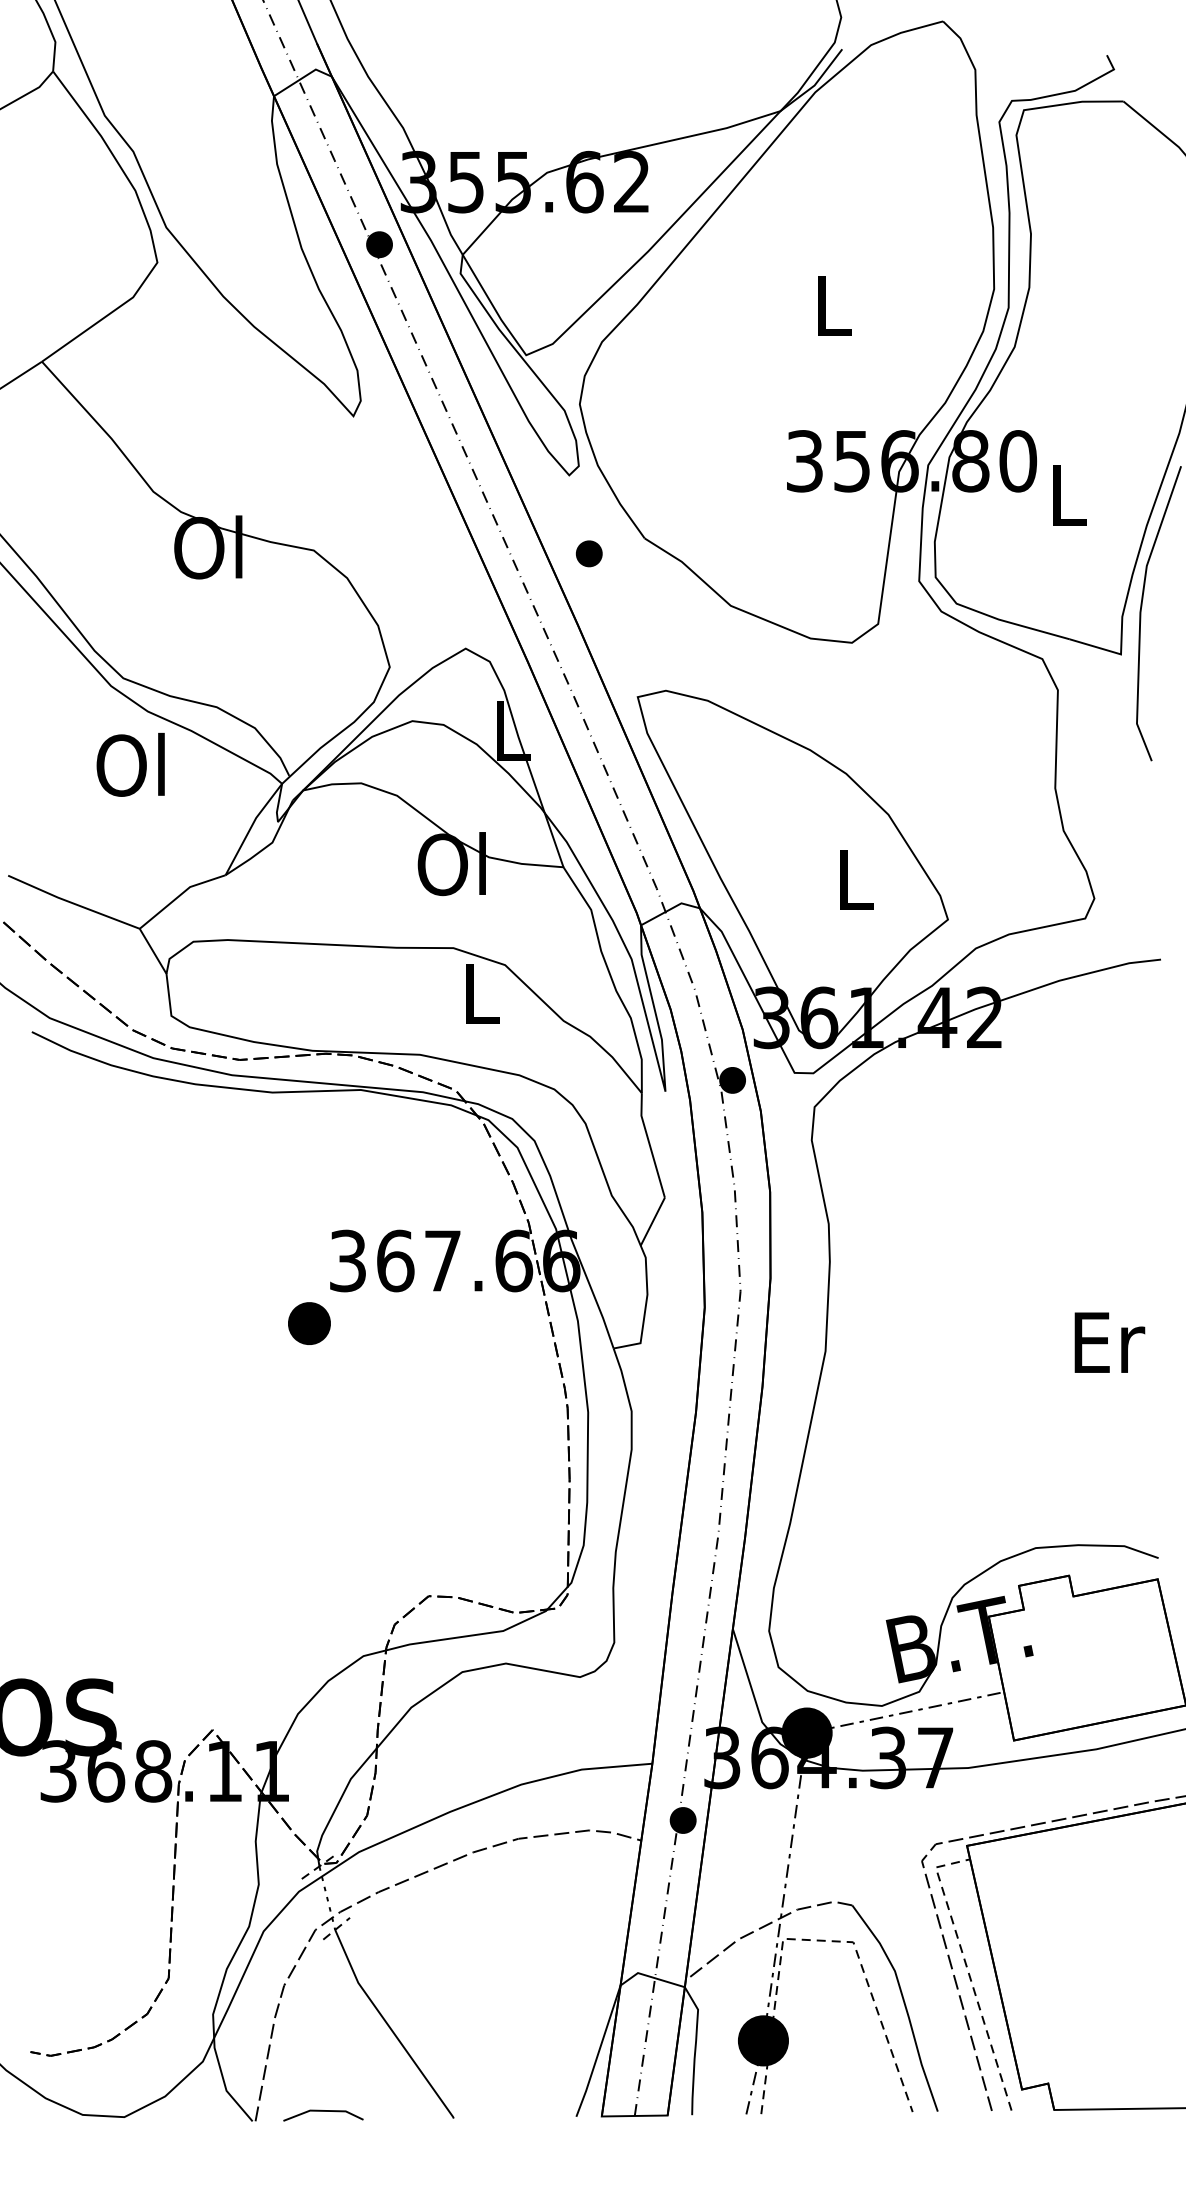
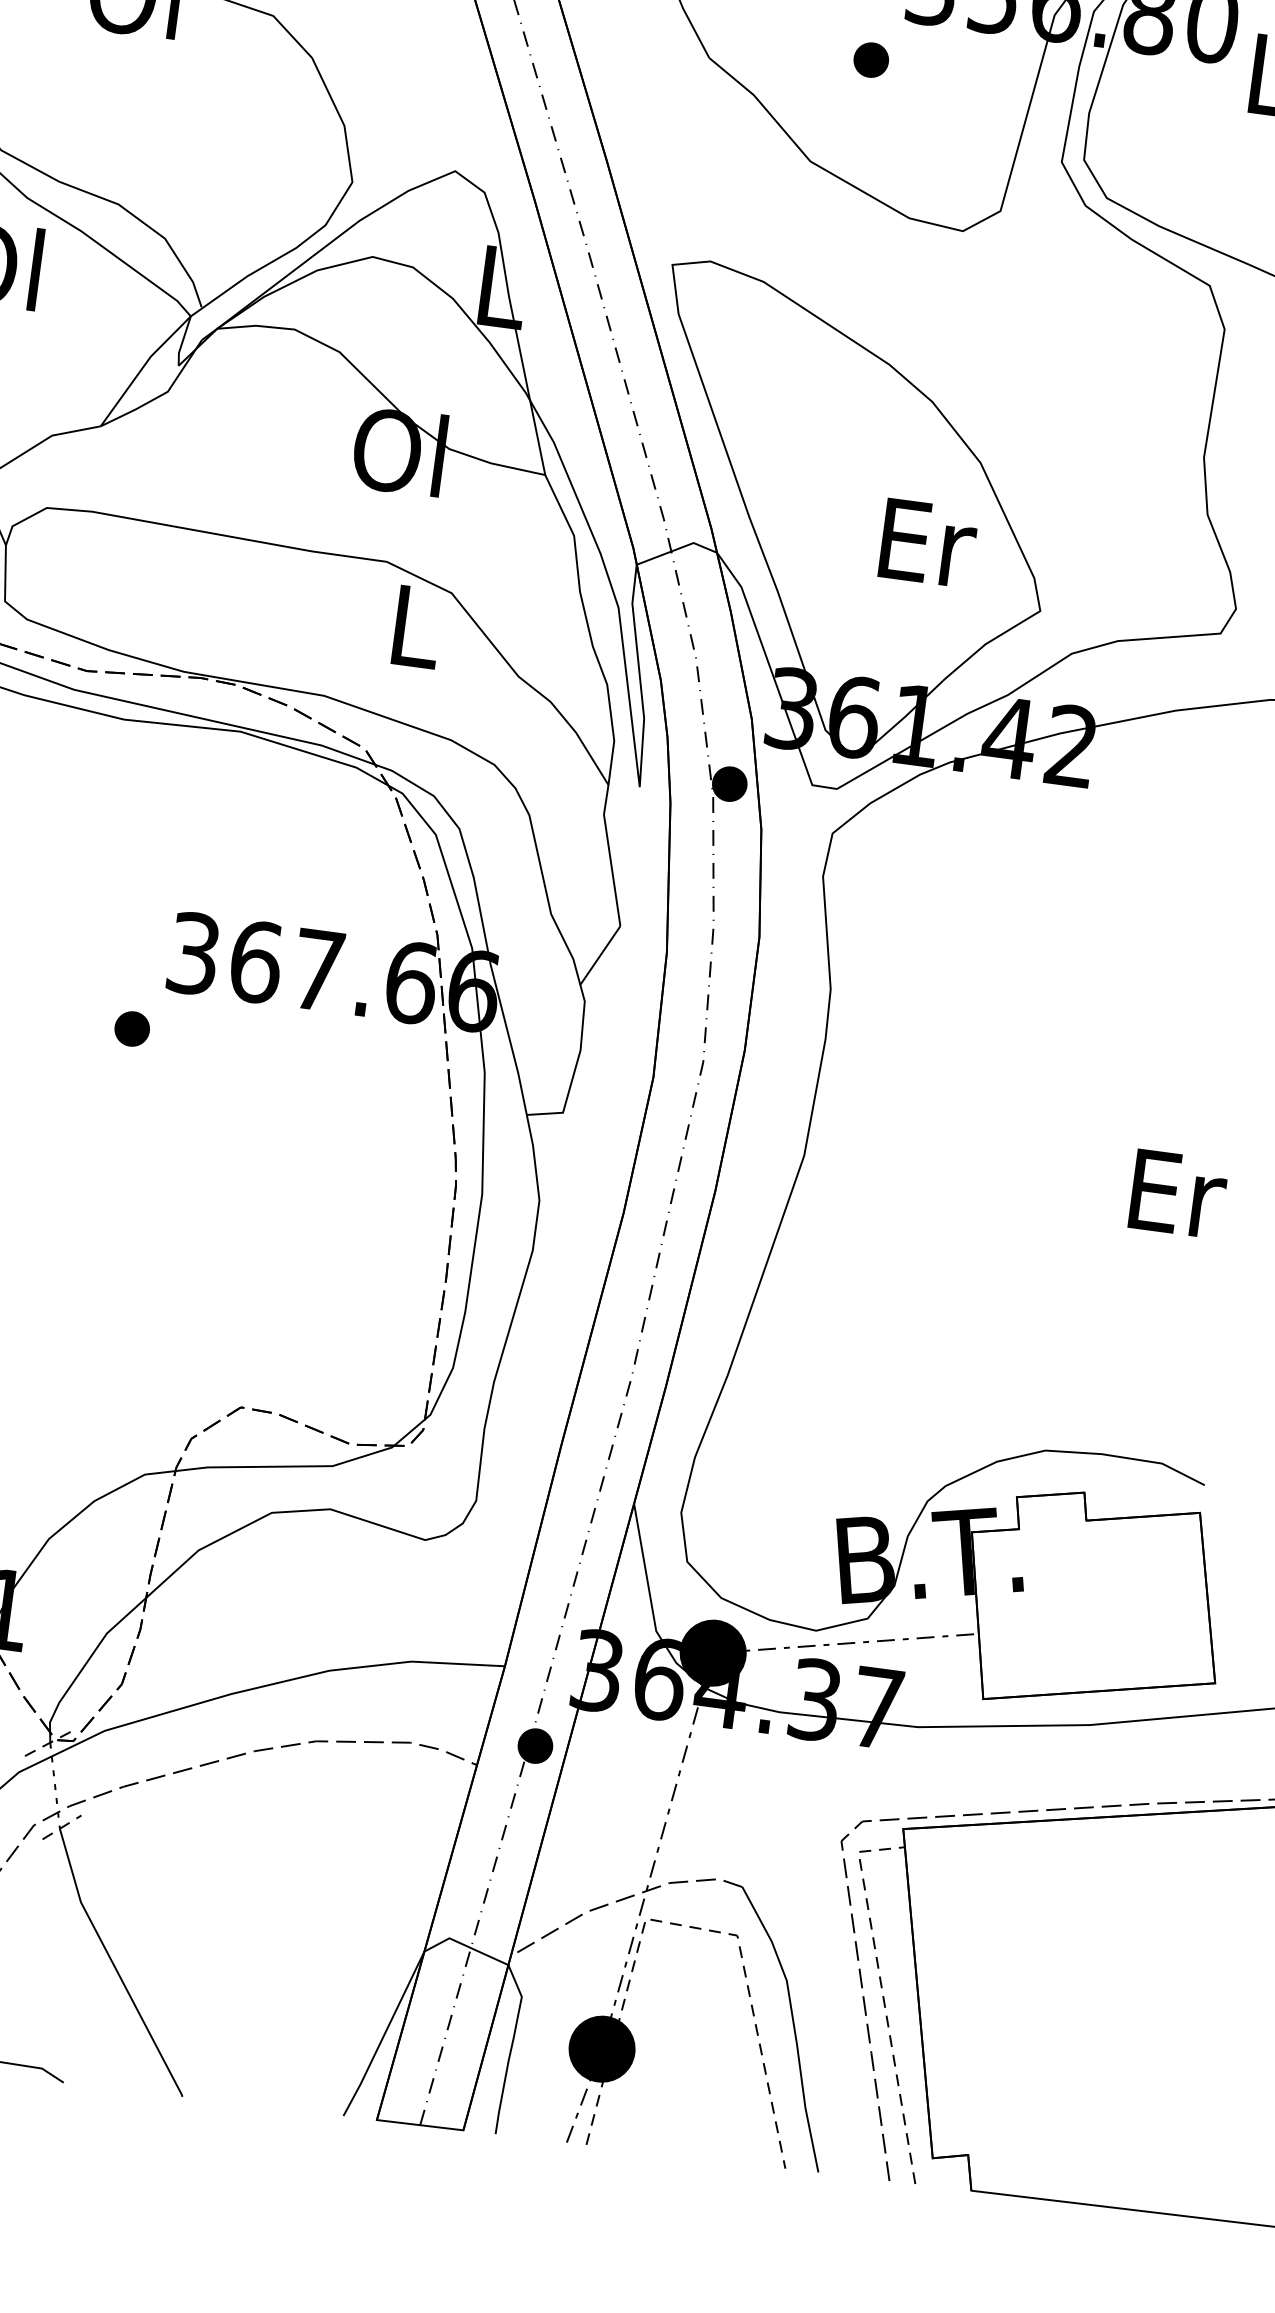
part: (588, 553) -> (870, 59), moved
text: (857, 880) -> (928, 543), L -> Er
part: (309, 1323) -> (132, 1028), size x0.62

